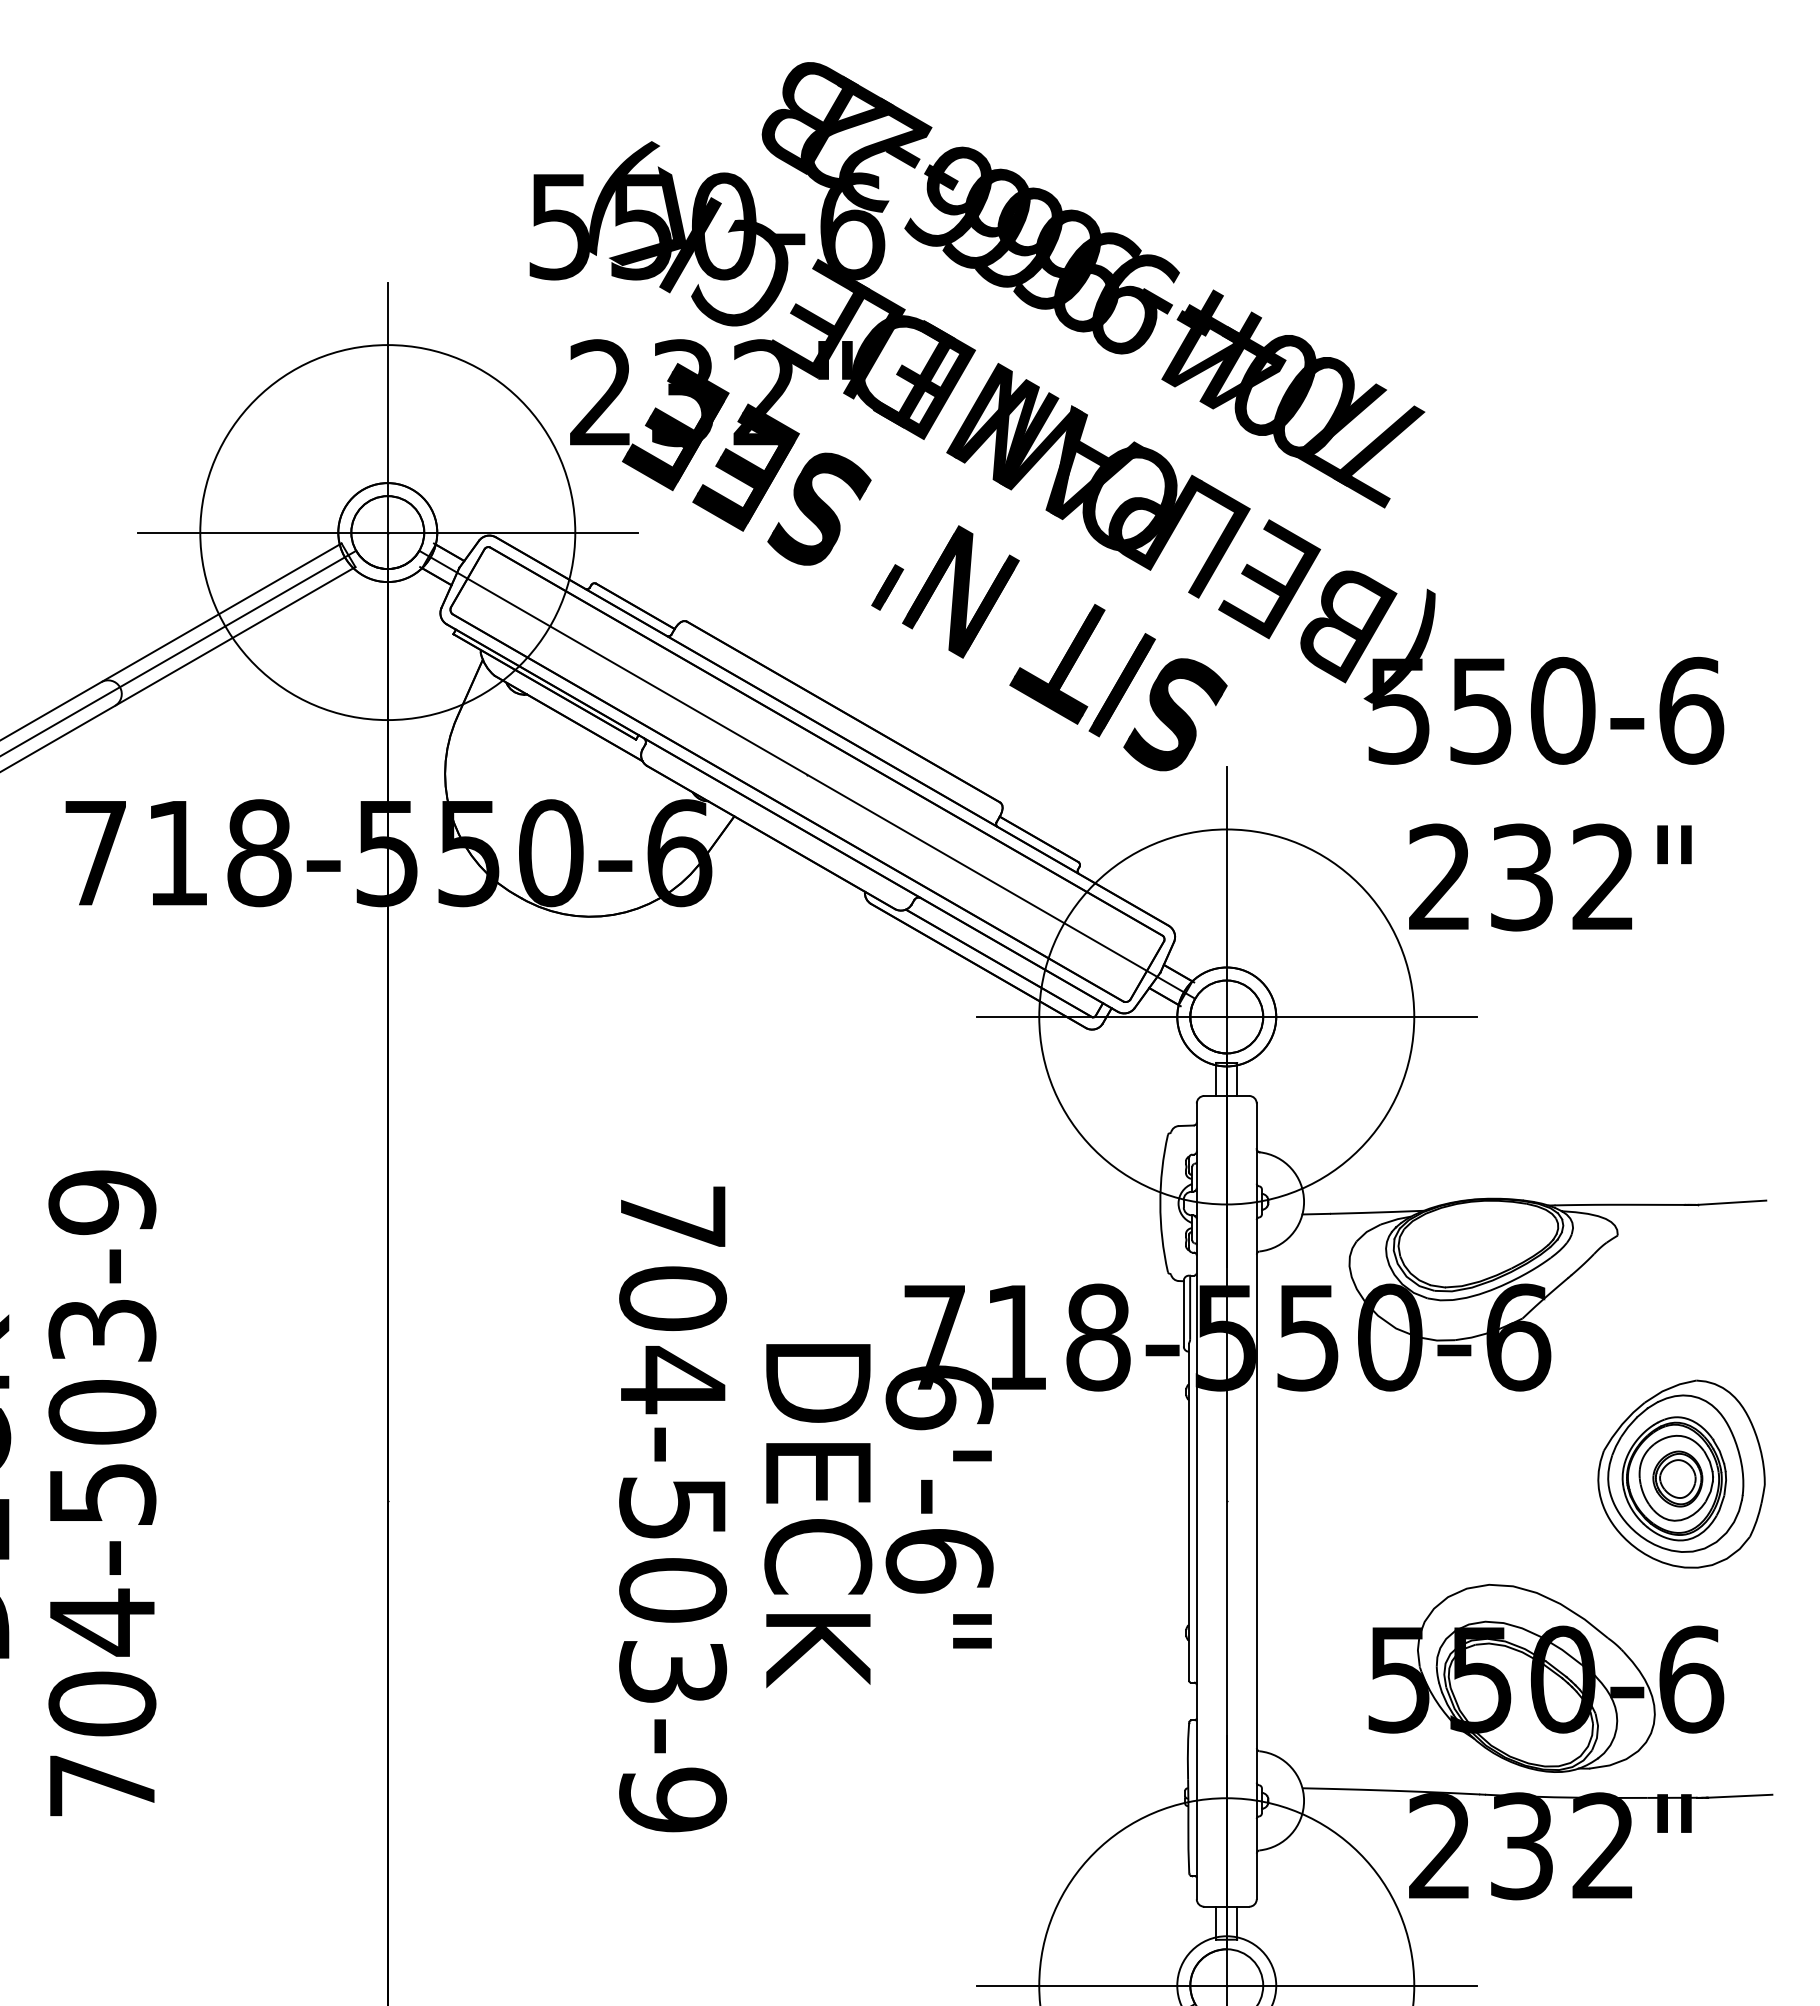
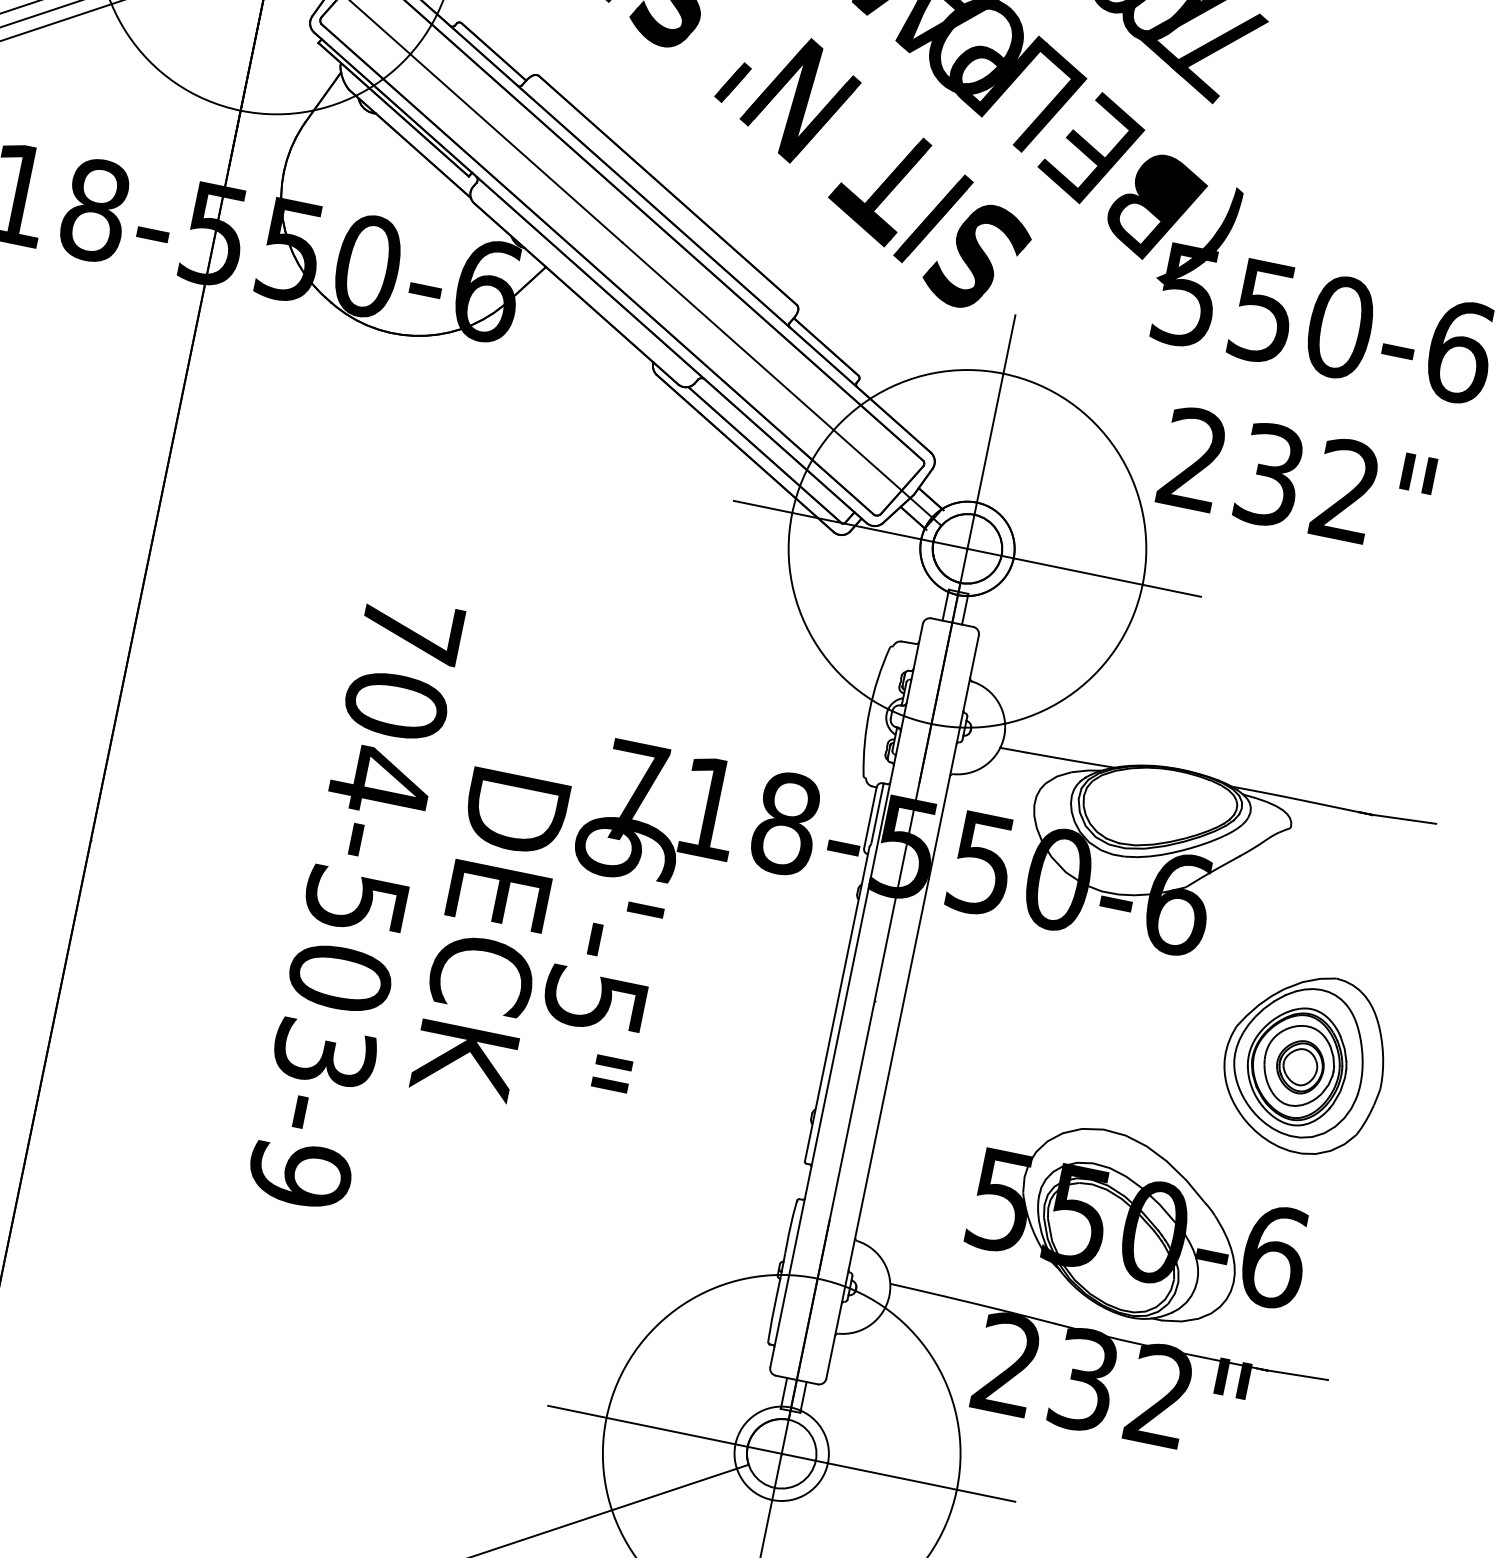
text: (939, 1561) -> (594, 1002), 6'-6" -> 6'-5"

